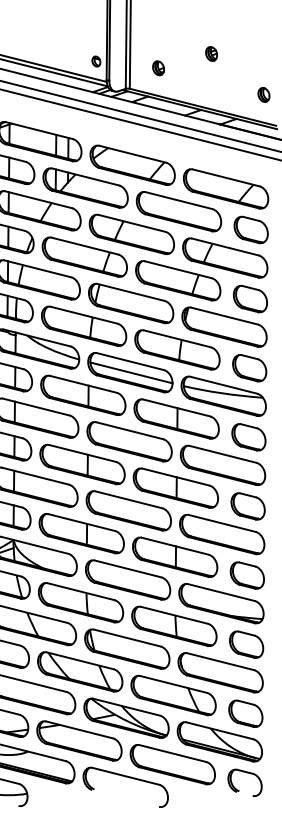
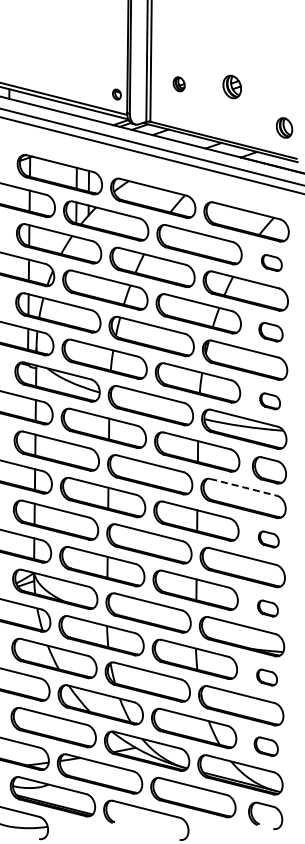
part: (210, 53) -> (231, 86), size x1.6
part: (157, 68) -> (178, 84), moved
part: (263, 94) -> (284, 127), size x1.4
part: (250, 229) -> (271, 262), size x0.6
part: (249, 299) -> (270, 332), size x0.7
part: (248, 368) -> (269, 401), size x0.6
line: (130, 372) -> (151, 405), removed
line: (223, 454) -> (244, 487), solid -> dashed
part: (247, 506) -> (268, 539), size x0.6
part: (246, 575) -> (267, 608), size x0.6
part: (245, 644) -> (266, 677), size x0.6
part: (244, 713) -> (265, 746), size x0.7

